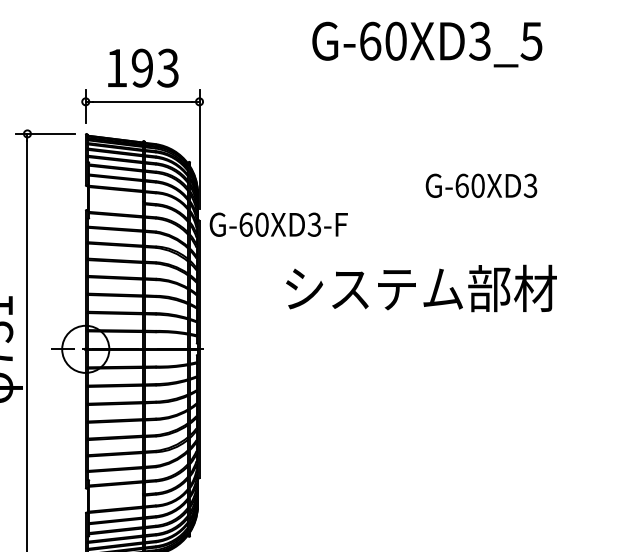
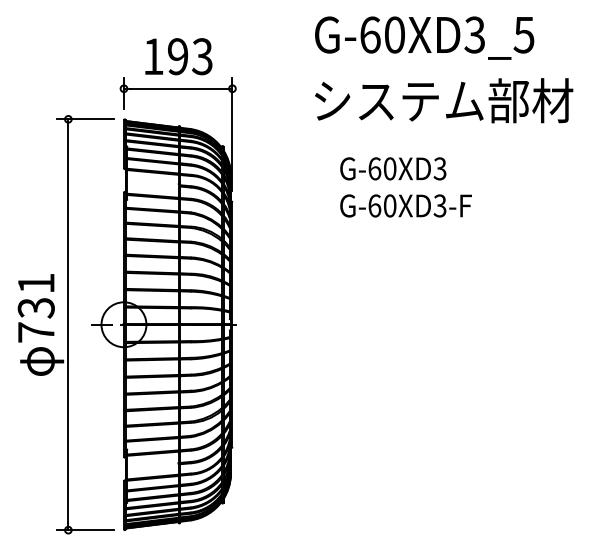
text: (427, 43) -> (424, 37), moved
text: (481, 185) -> (393, 168), moved
text: (278, 224) -> (405, 205), moved
text: (421, 288) -> (444, 100), moved

